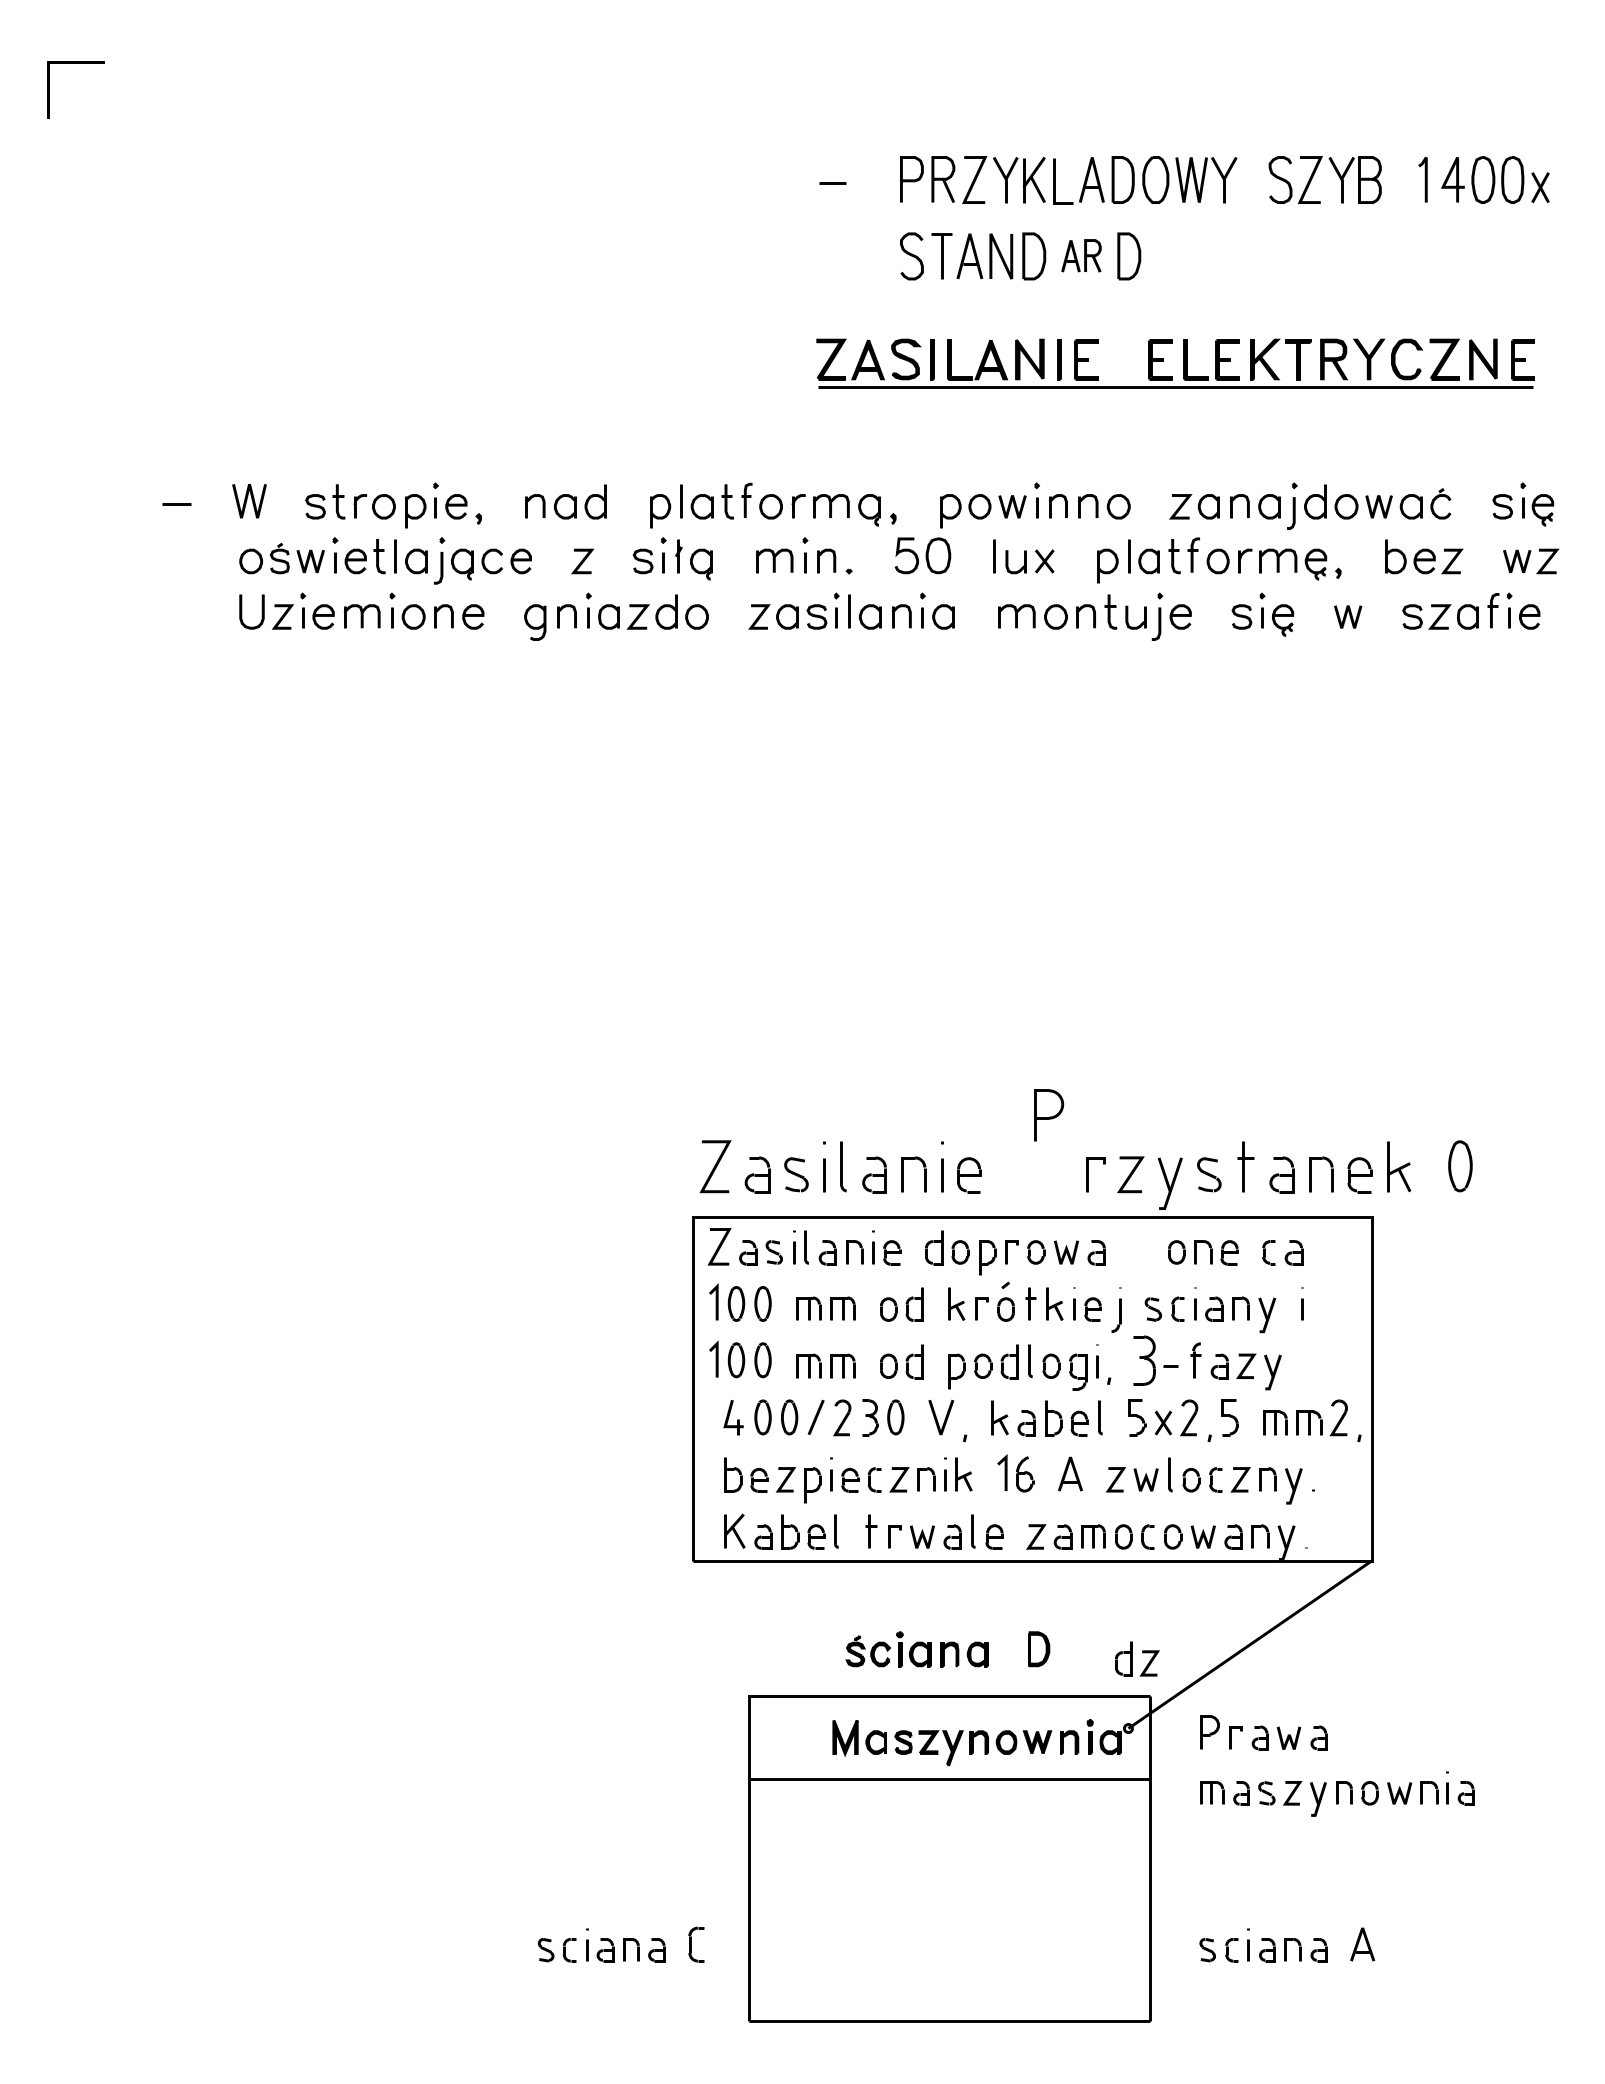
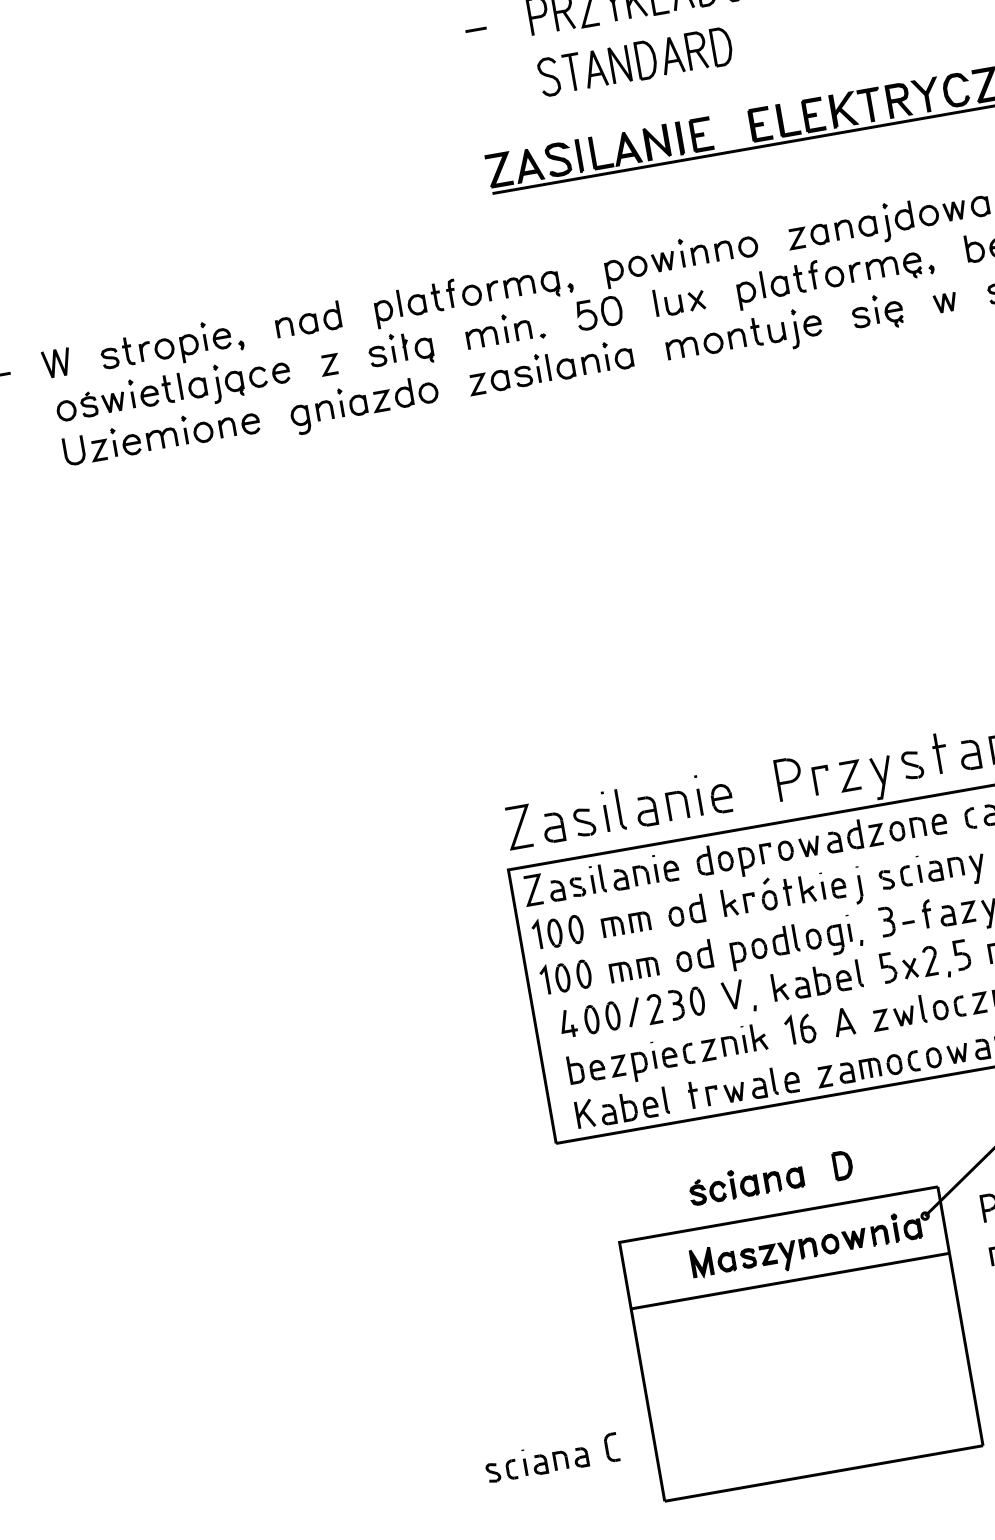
part: (1081, 255) -> (683, 52), size x1.43
part: (1049, 1115) -> (790, 779), moved
part: (1145, 1360) -> (887, 921), size x0.71
part: (1137, 1658) -> (865, 832), moved

